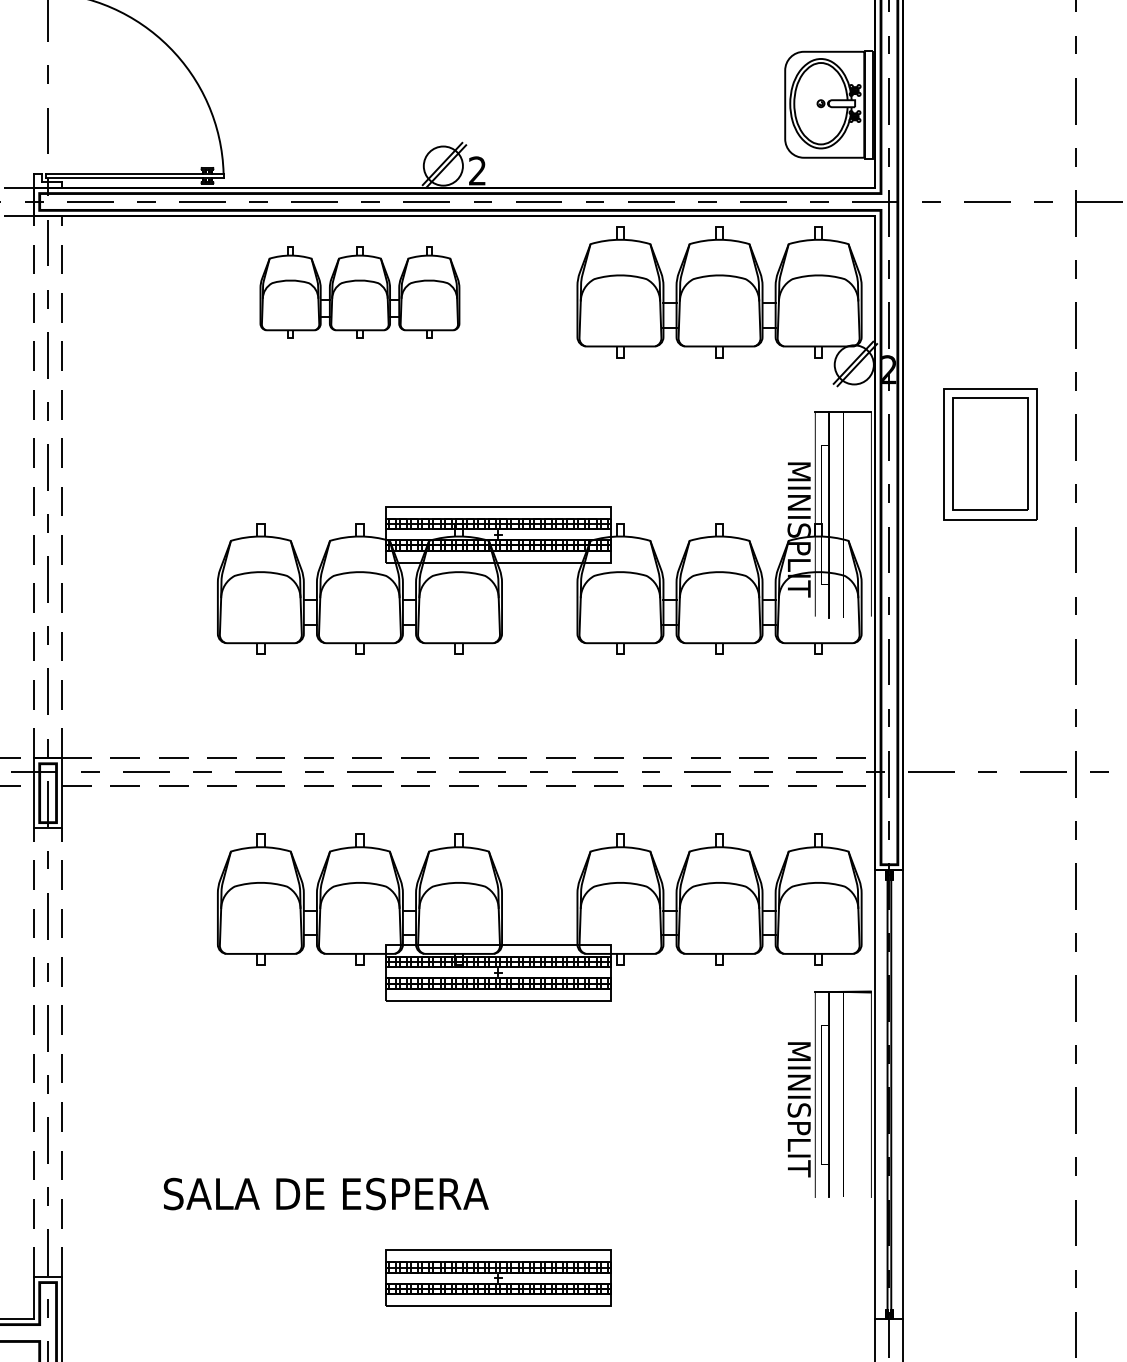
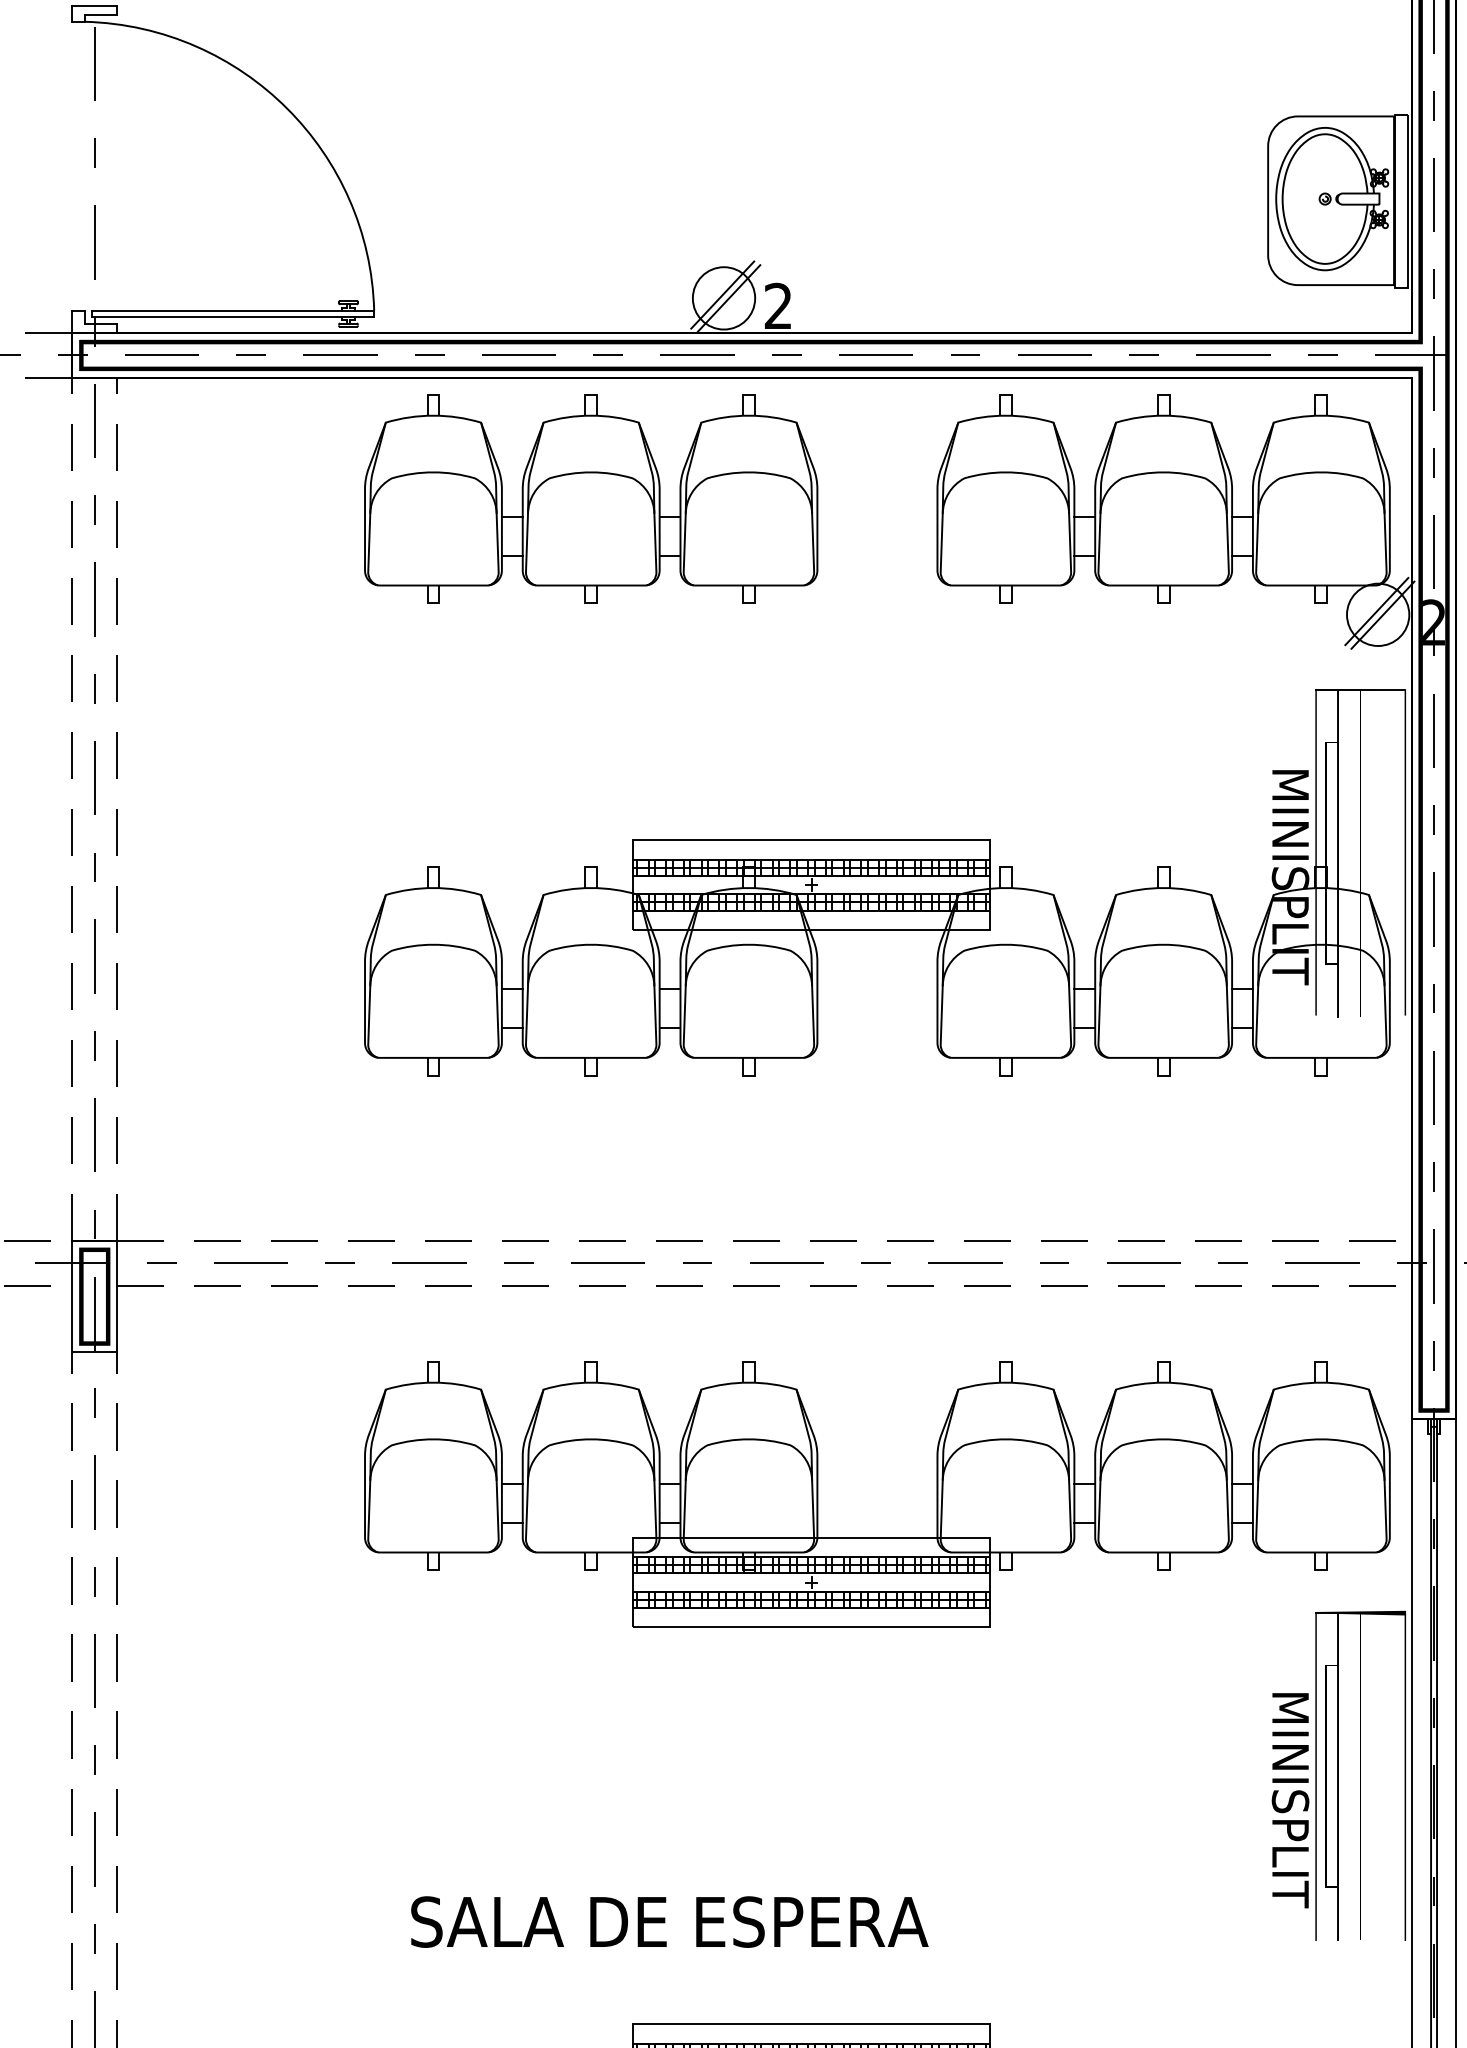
part: (359, 292) -> (590, 499), size x1.43
text: (325, 1193) -> (668, 1921), moved

